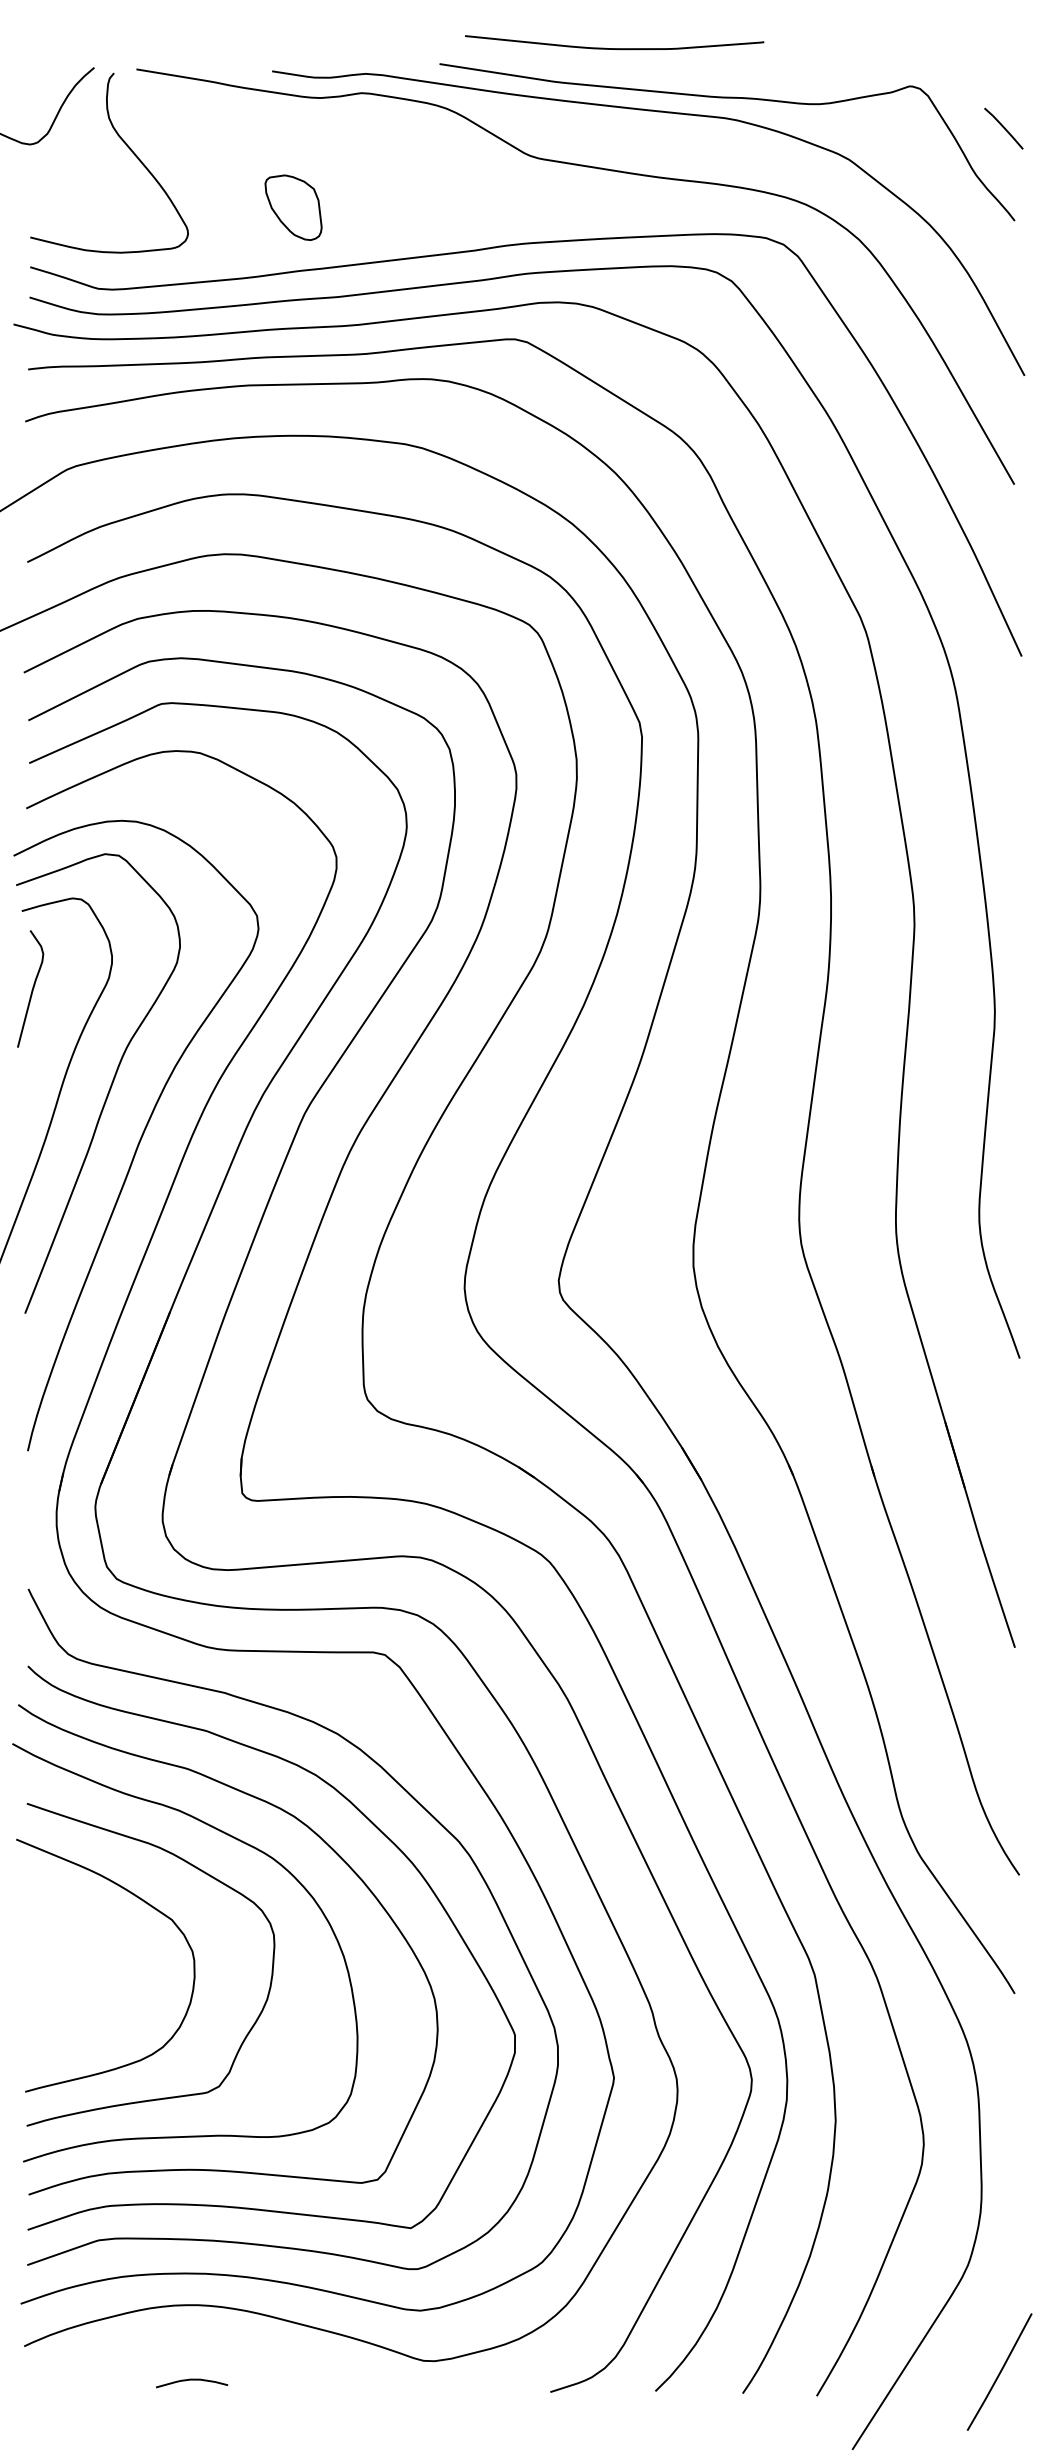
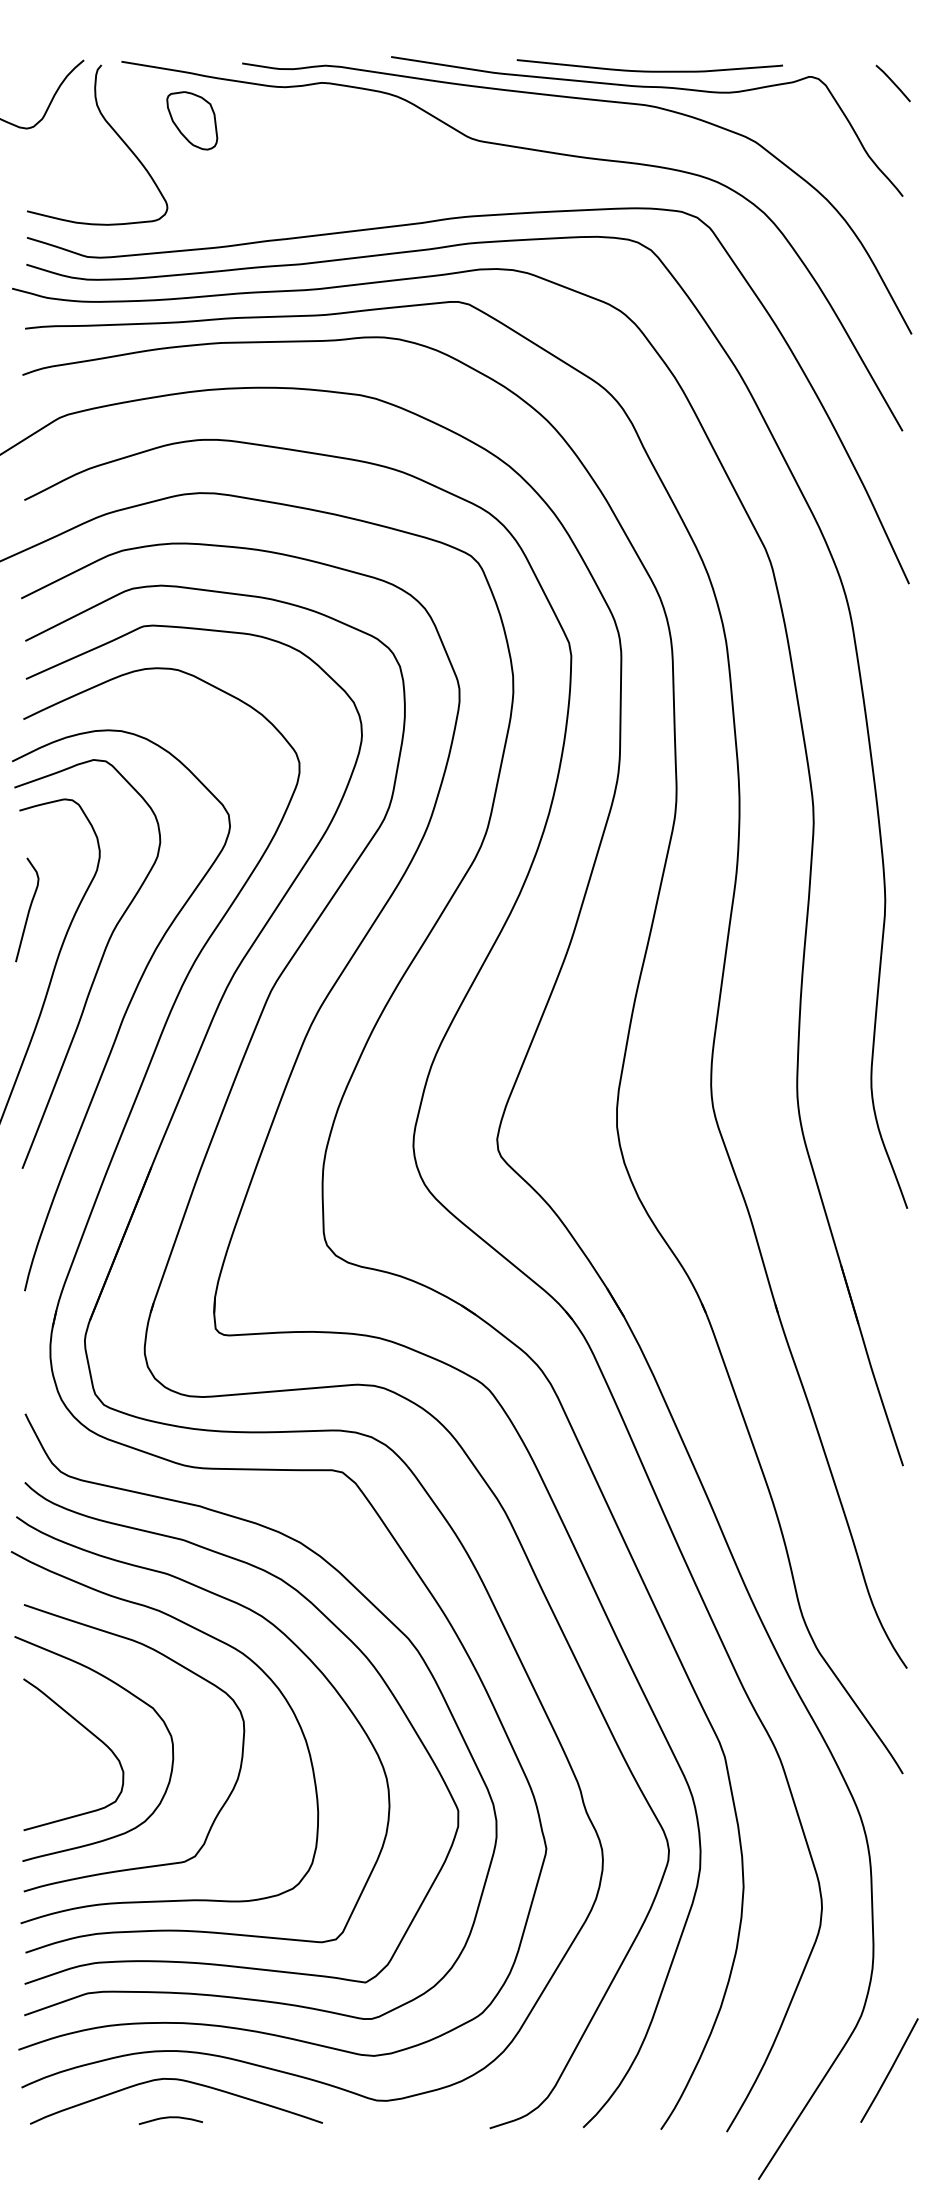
curve: (614, 47) -> (649, 70), moved
line: (1003, 128) -> (892, 83), moved
part: (293, 207) -> (192, 120), moved
curve: (31, 988) -> (28, 909), moved
curve: (102, 1949) -> (91, 1734), added
curve: (205, 2339) -> (182, 2081), added
line: (999, 2372) -> (889, 2070), moved

